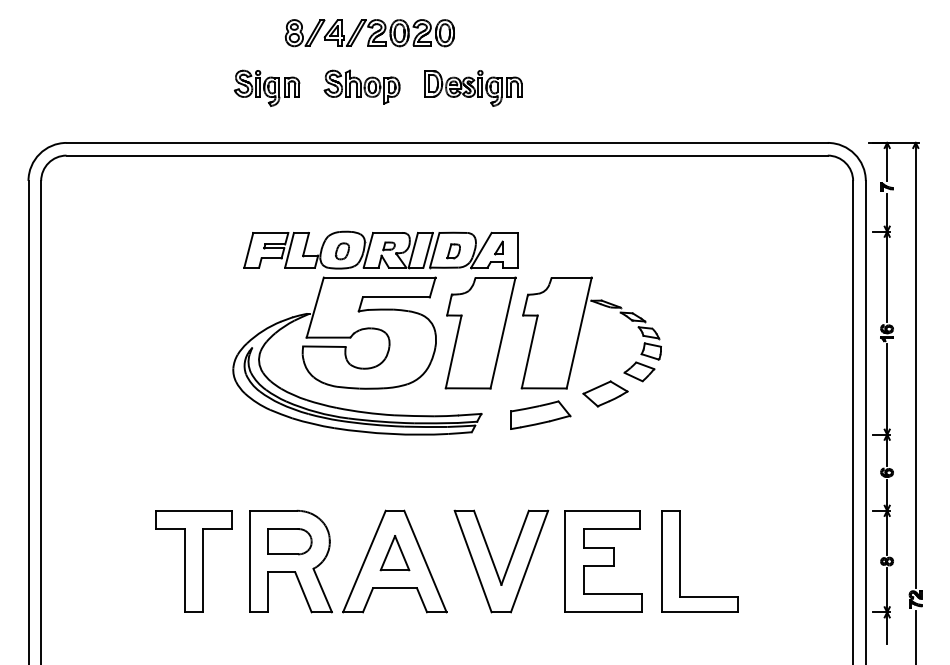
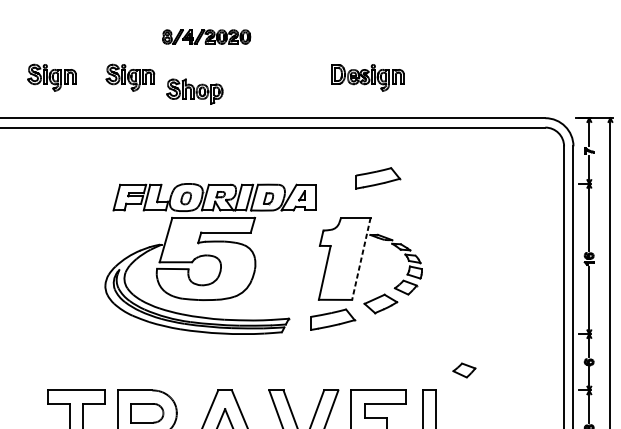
part: (369, 33) -> (206, 37), size x0.7
part: (361, 86) -> (194, 91), moved
part: (160, 87) -> (51, 77), added
part: (473, 88) -> (368, 77), moved
part: (601, 223) -> (377, 177), added
part: (480, 332) -> (288, 258), removed
line: (579, 333) -> (361, 259), solid -> dashed
part: (718, 483) -> (464, 370), added

